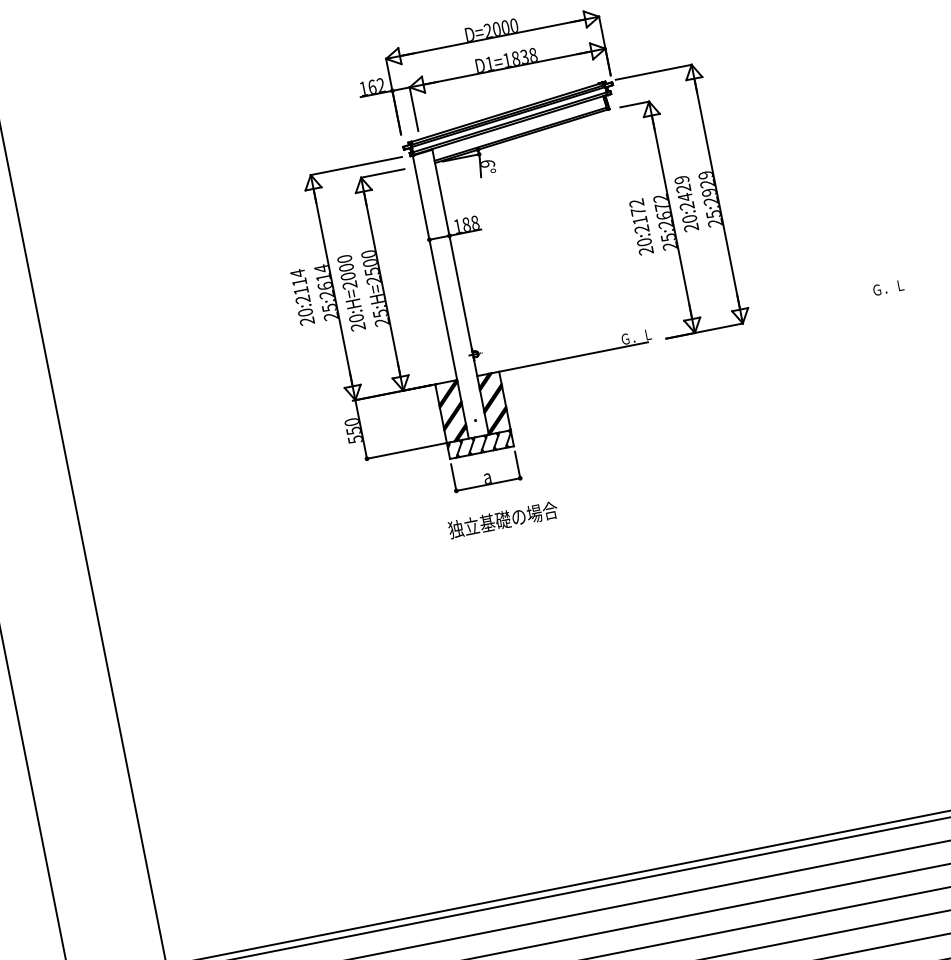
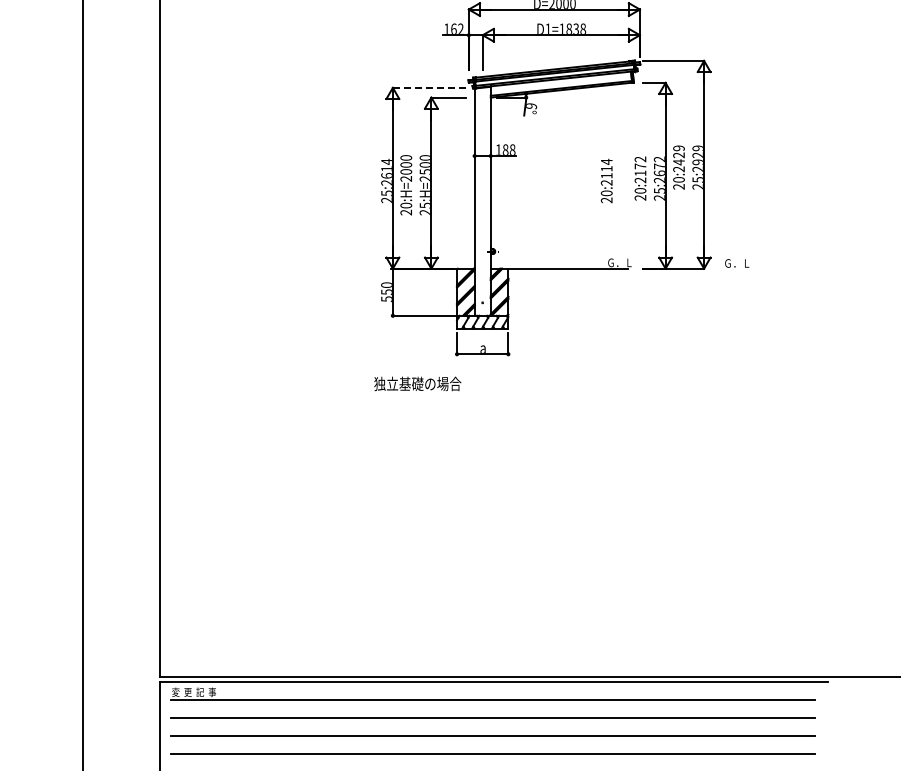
line: (356, 165) -> (429, 87), solid -> dashed
text: (888, 287) -> (737, 263), moved
text: (302, 296) -> (606, 180), moved
text: (502, 519) -> (417, 383), moved

